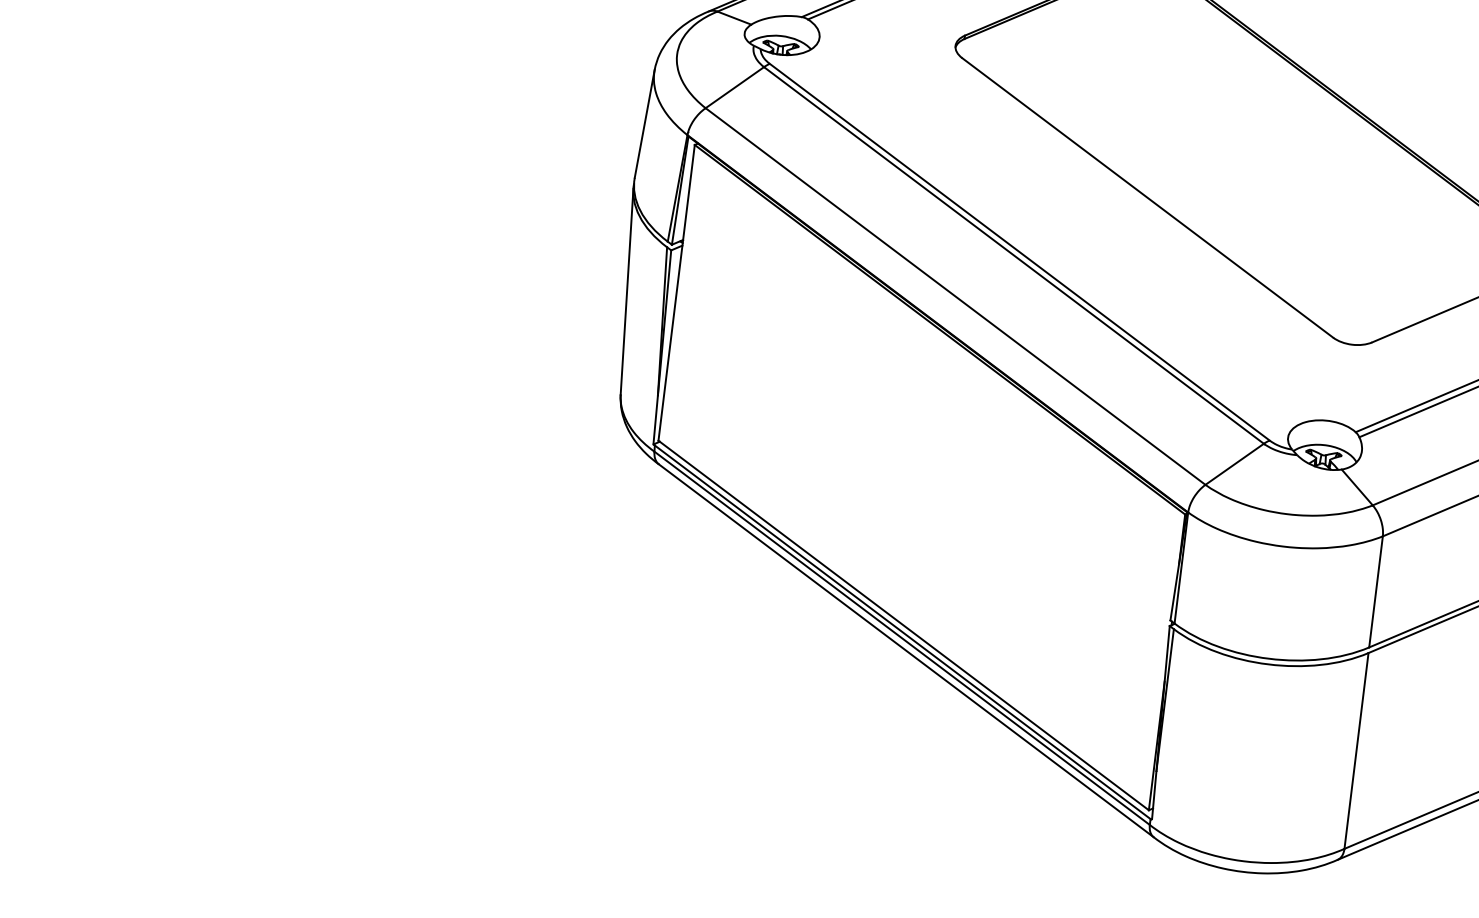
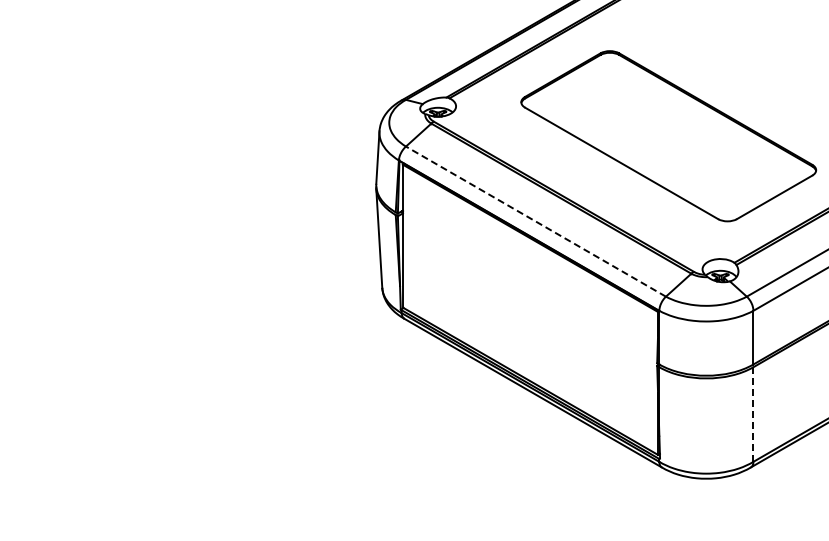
line: (954, 296) -> (535, 221), solid -> dashed
line: (1356, 750) -> (753, 414), solid -> dashed

